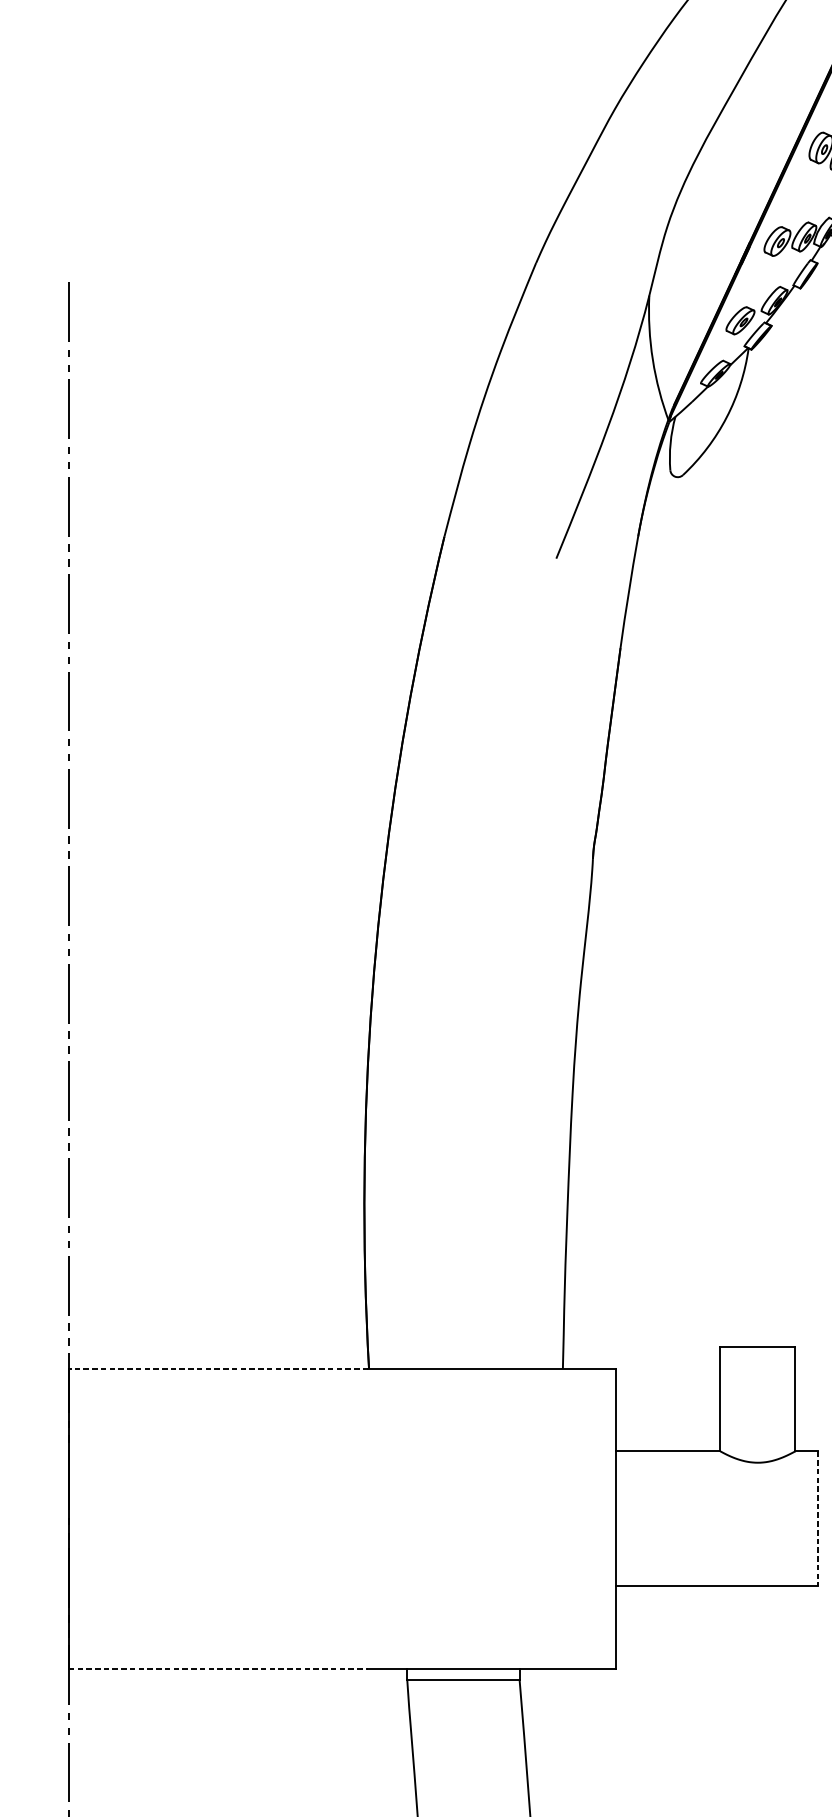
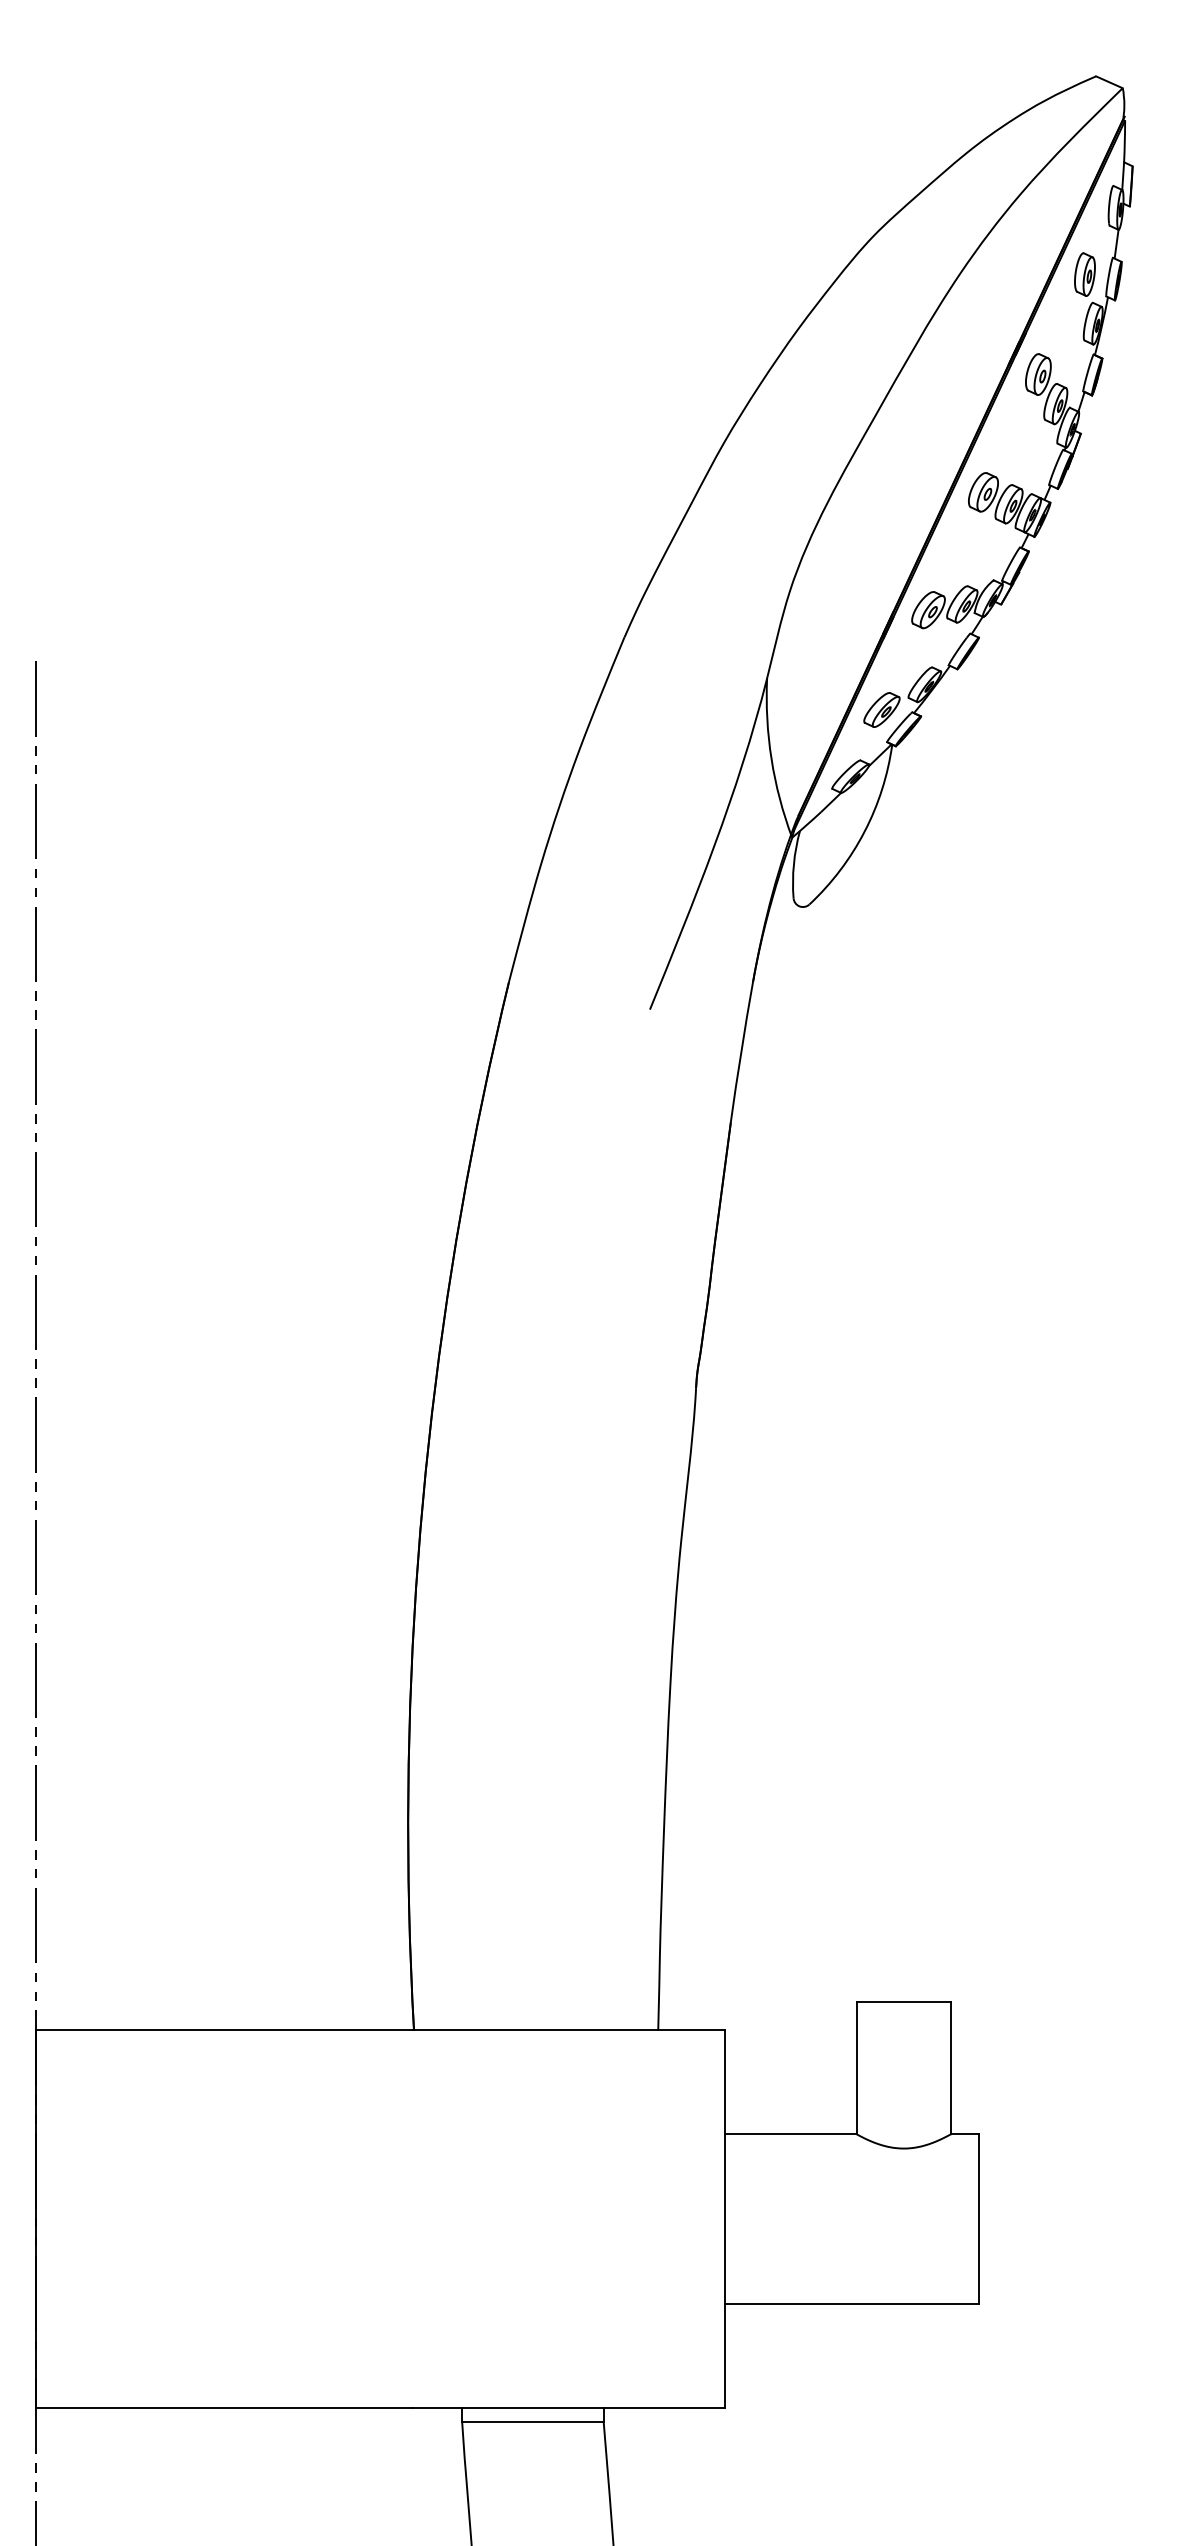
line: (218, 1369) -> (224, 2030), dashed -> solid
line: (817, 1519) -> (979, 2219), dashed -> solid
line: (218, 1668) -> (224, 2407), dashed -> solid

